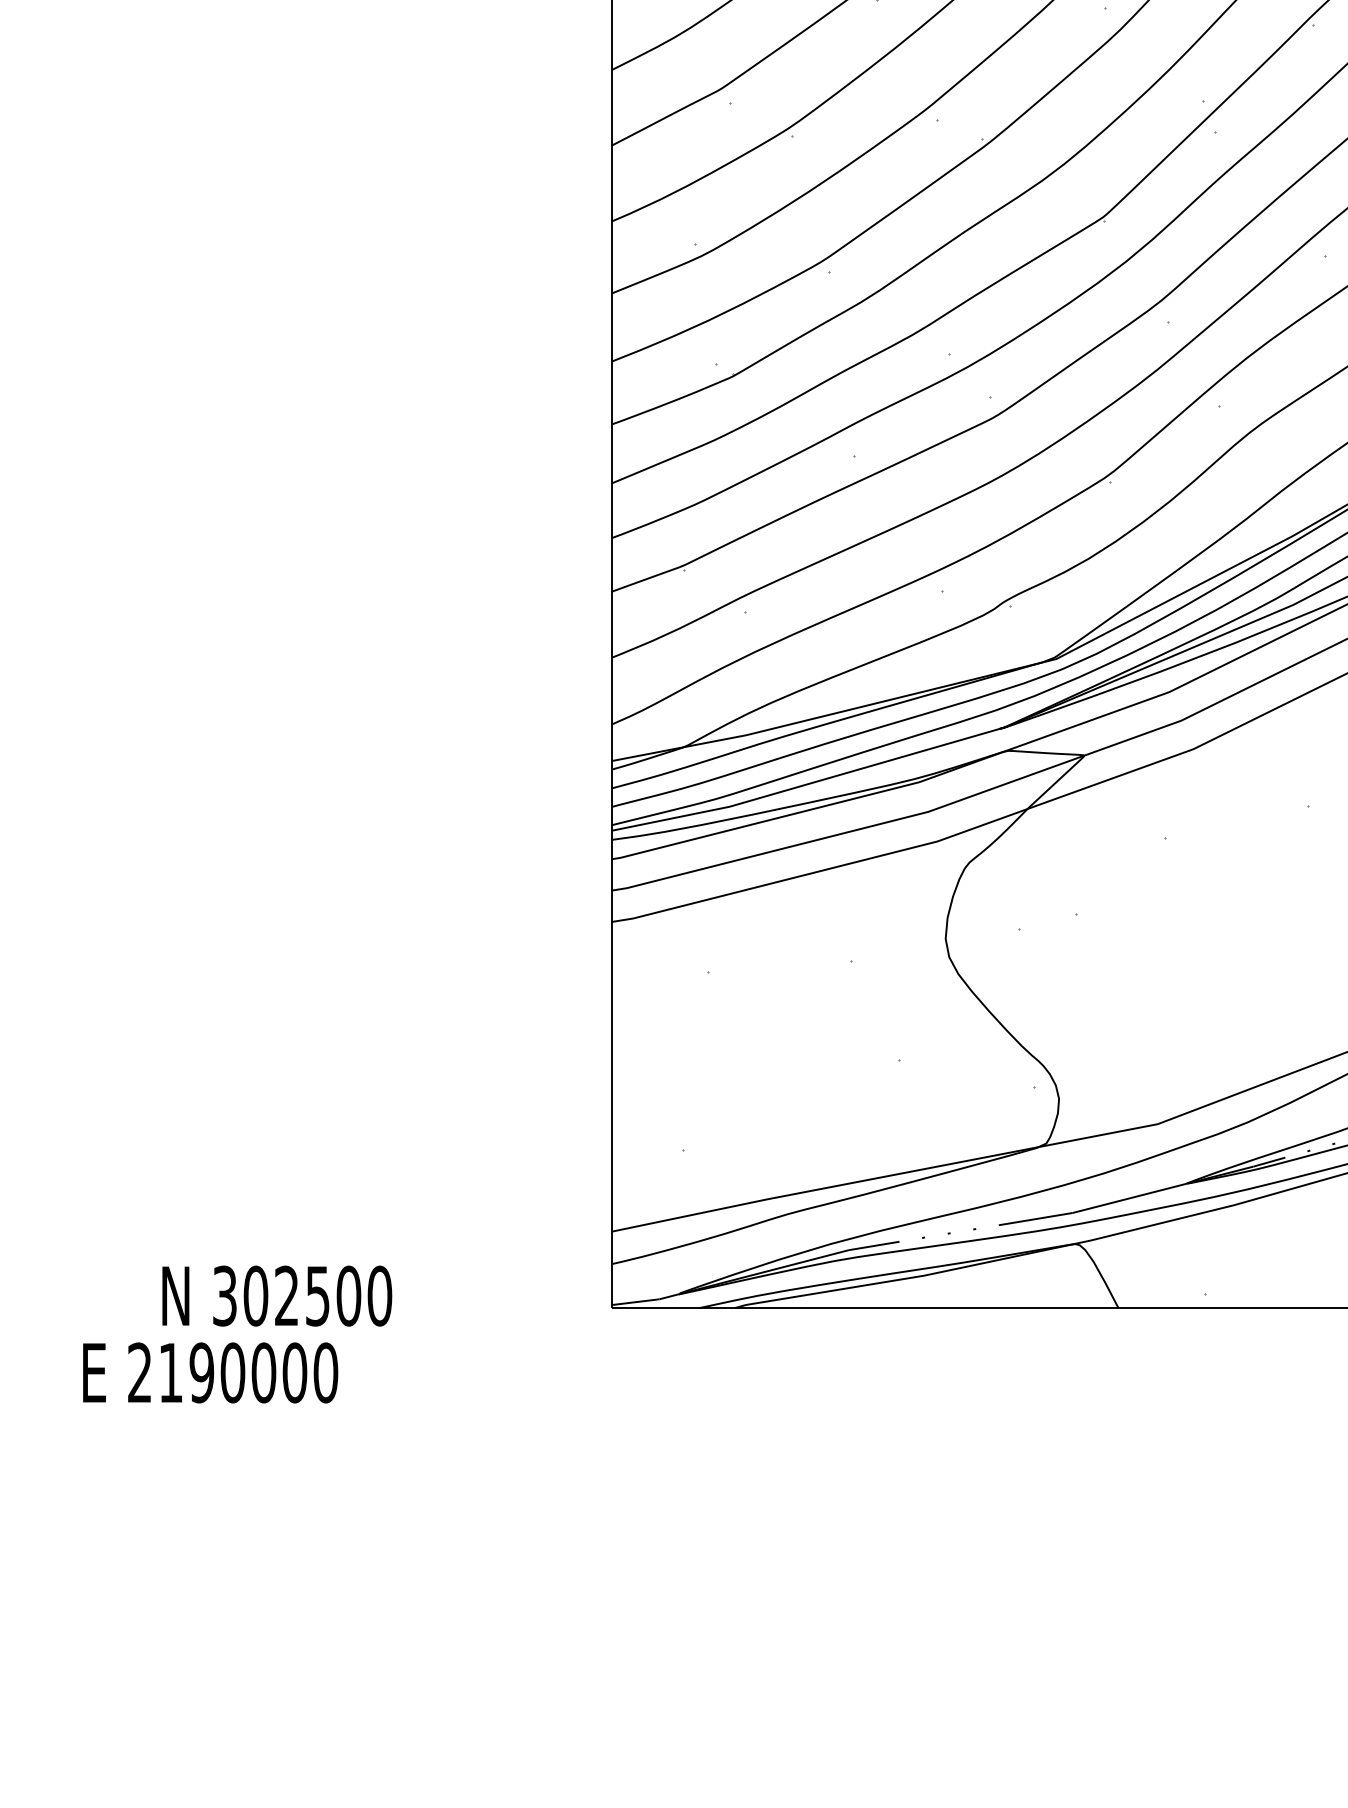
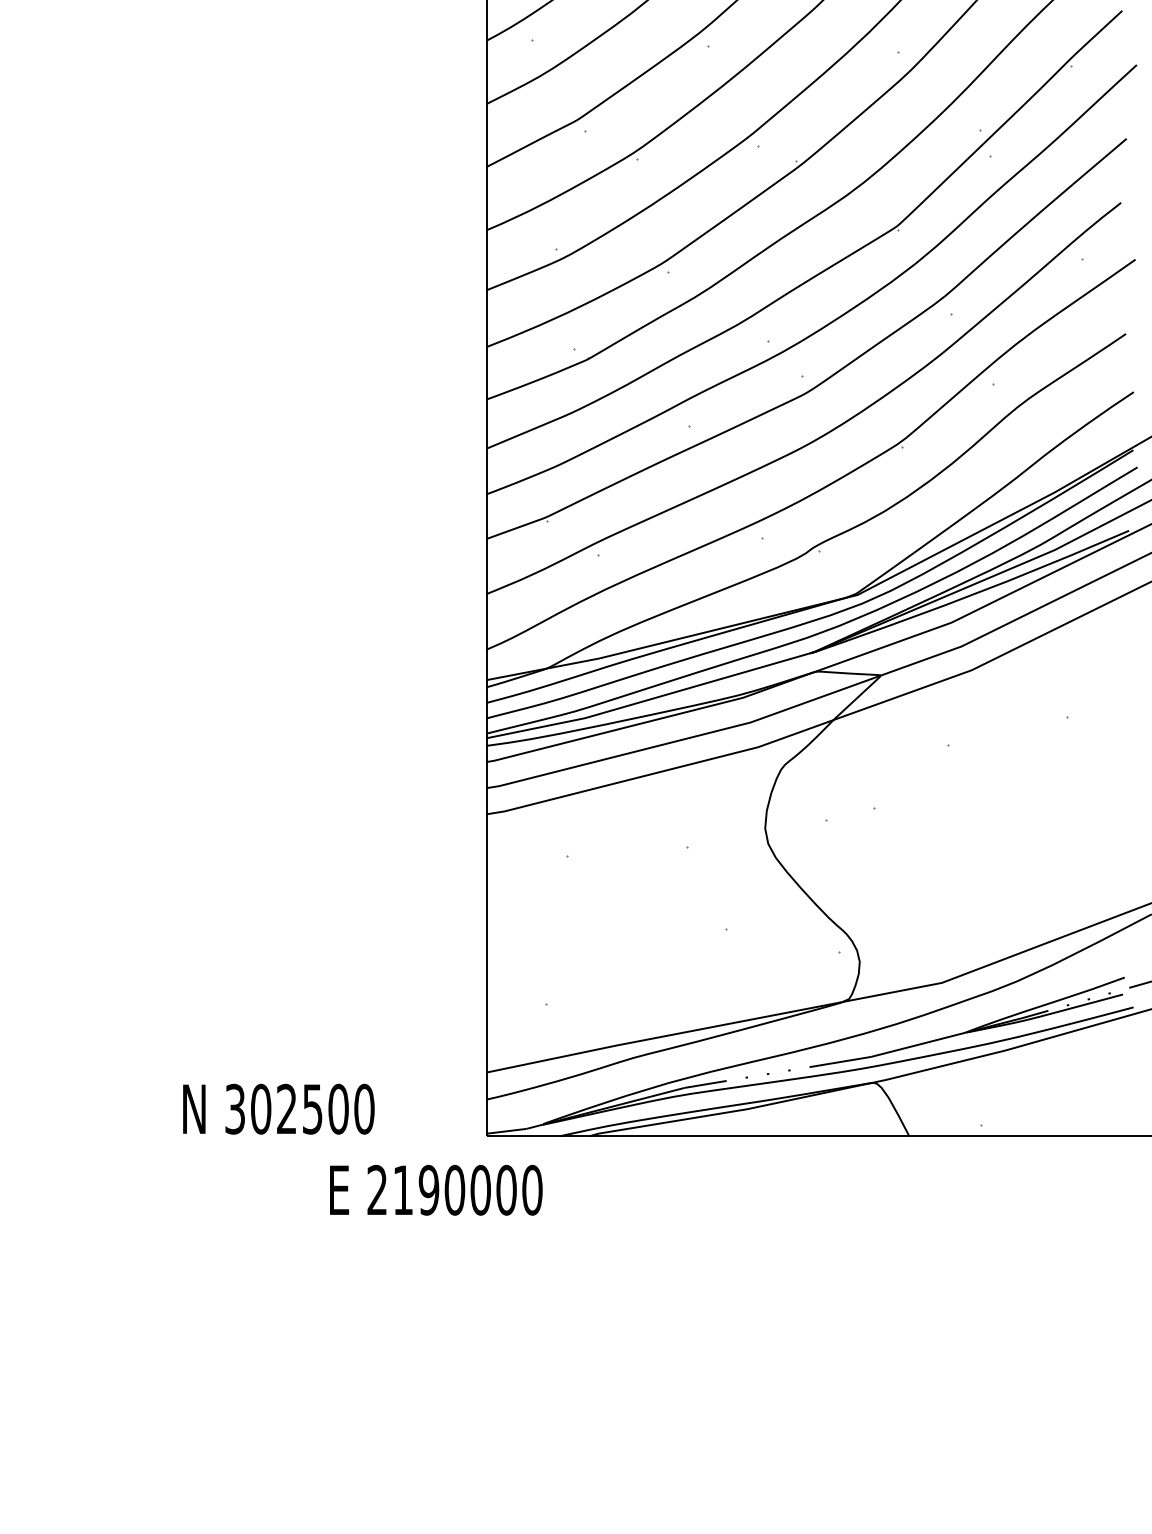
text: (276, 1295) -> (278, 1108), moved
text: (210, 1371) -> (436, 1189), moved

